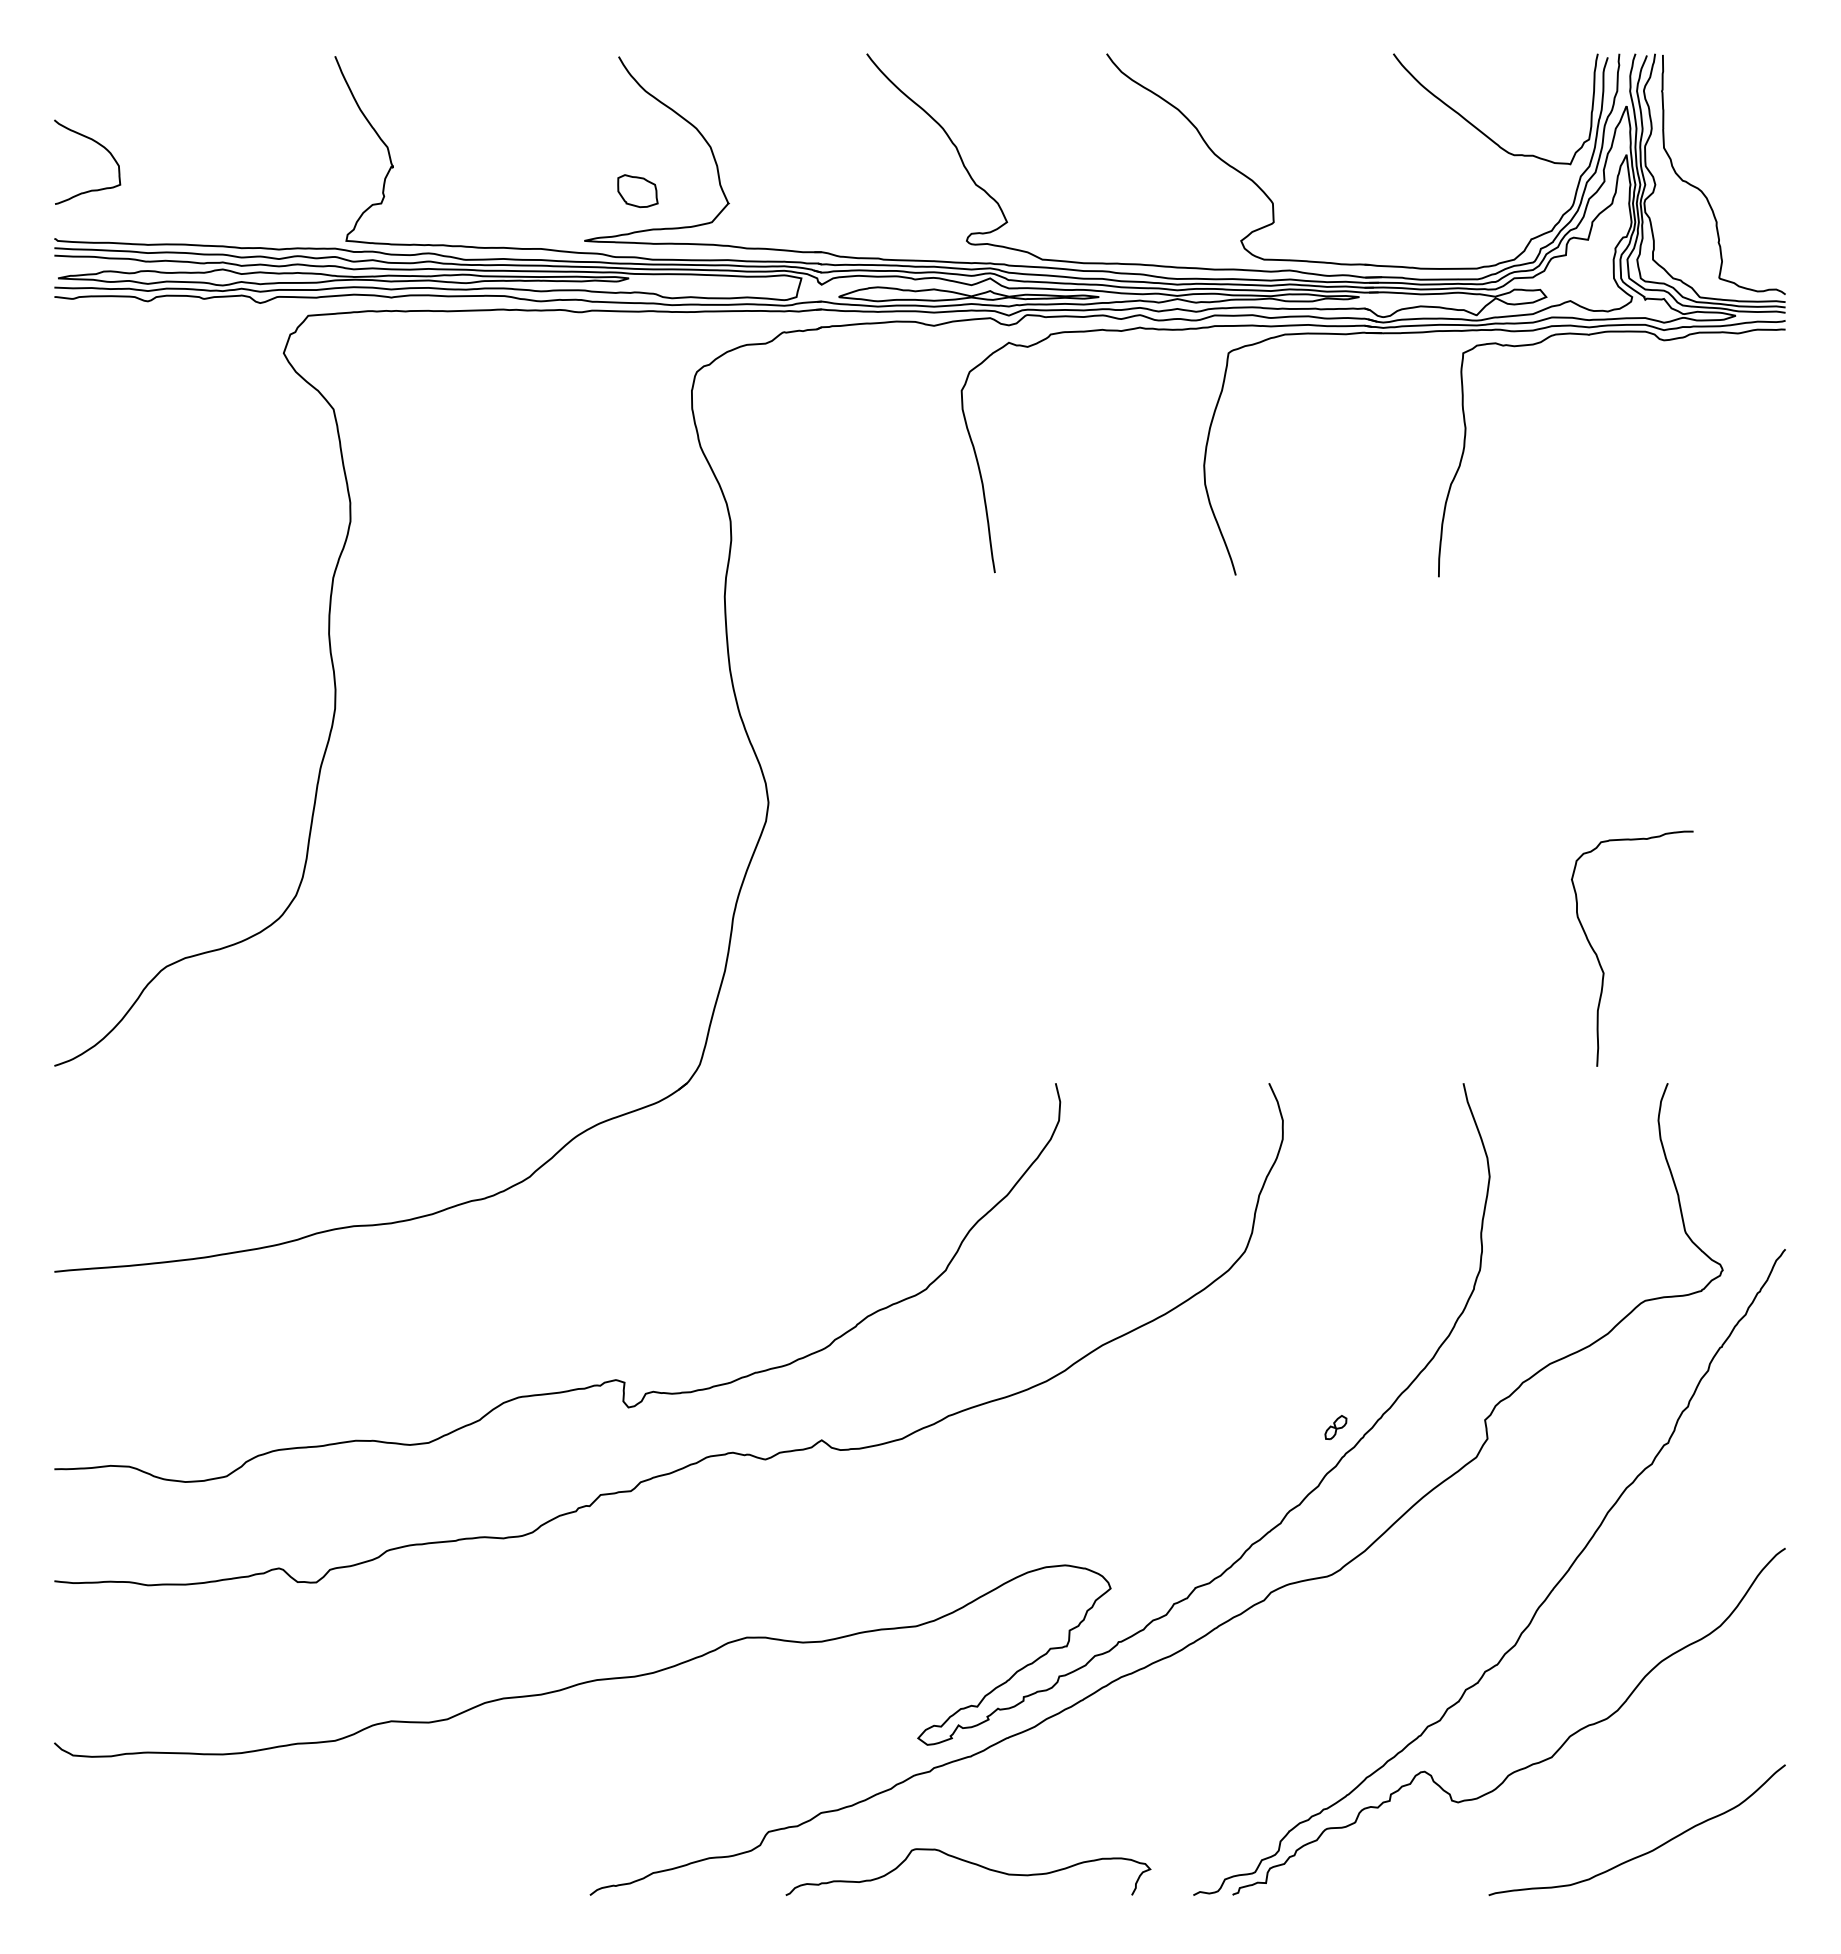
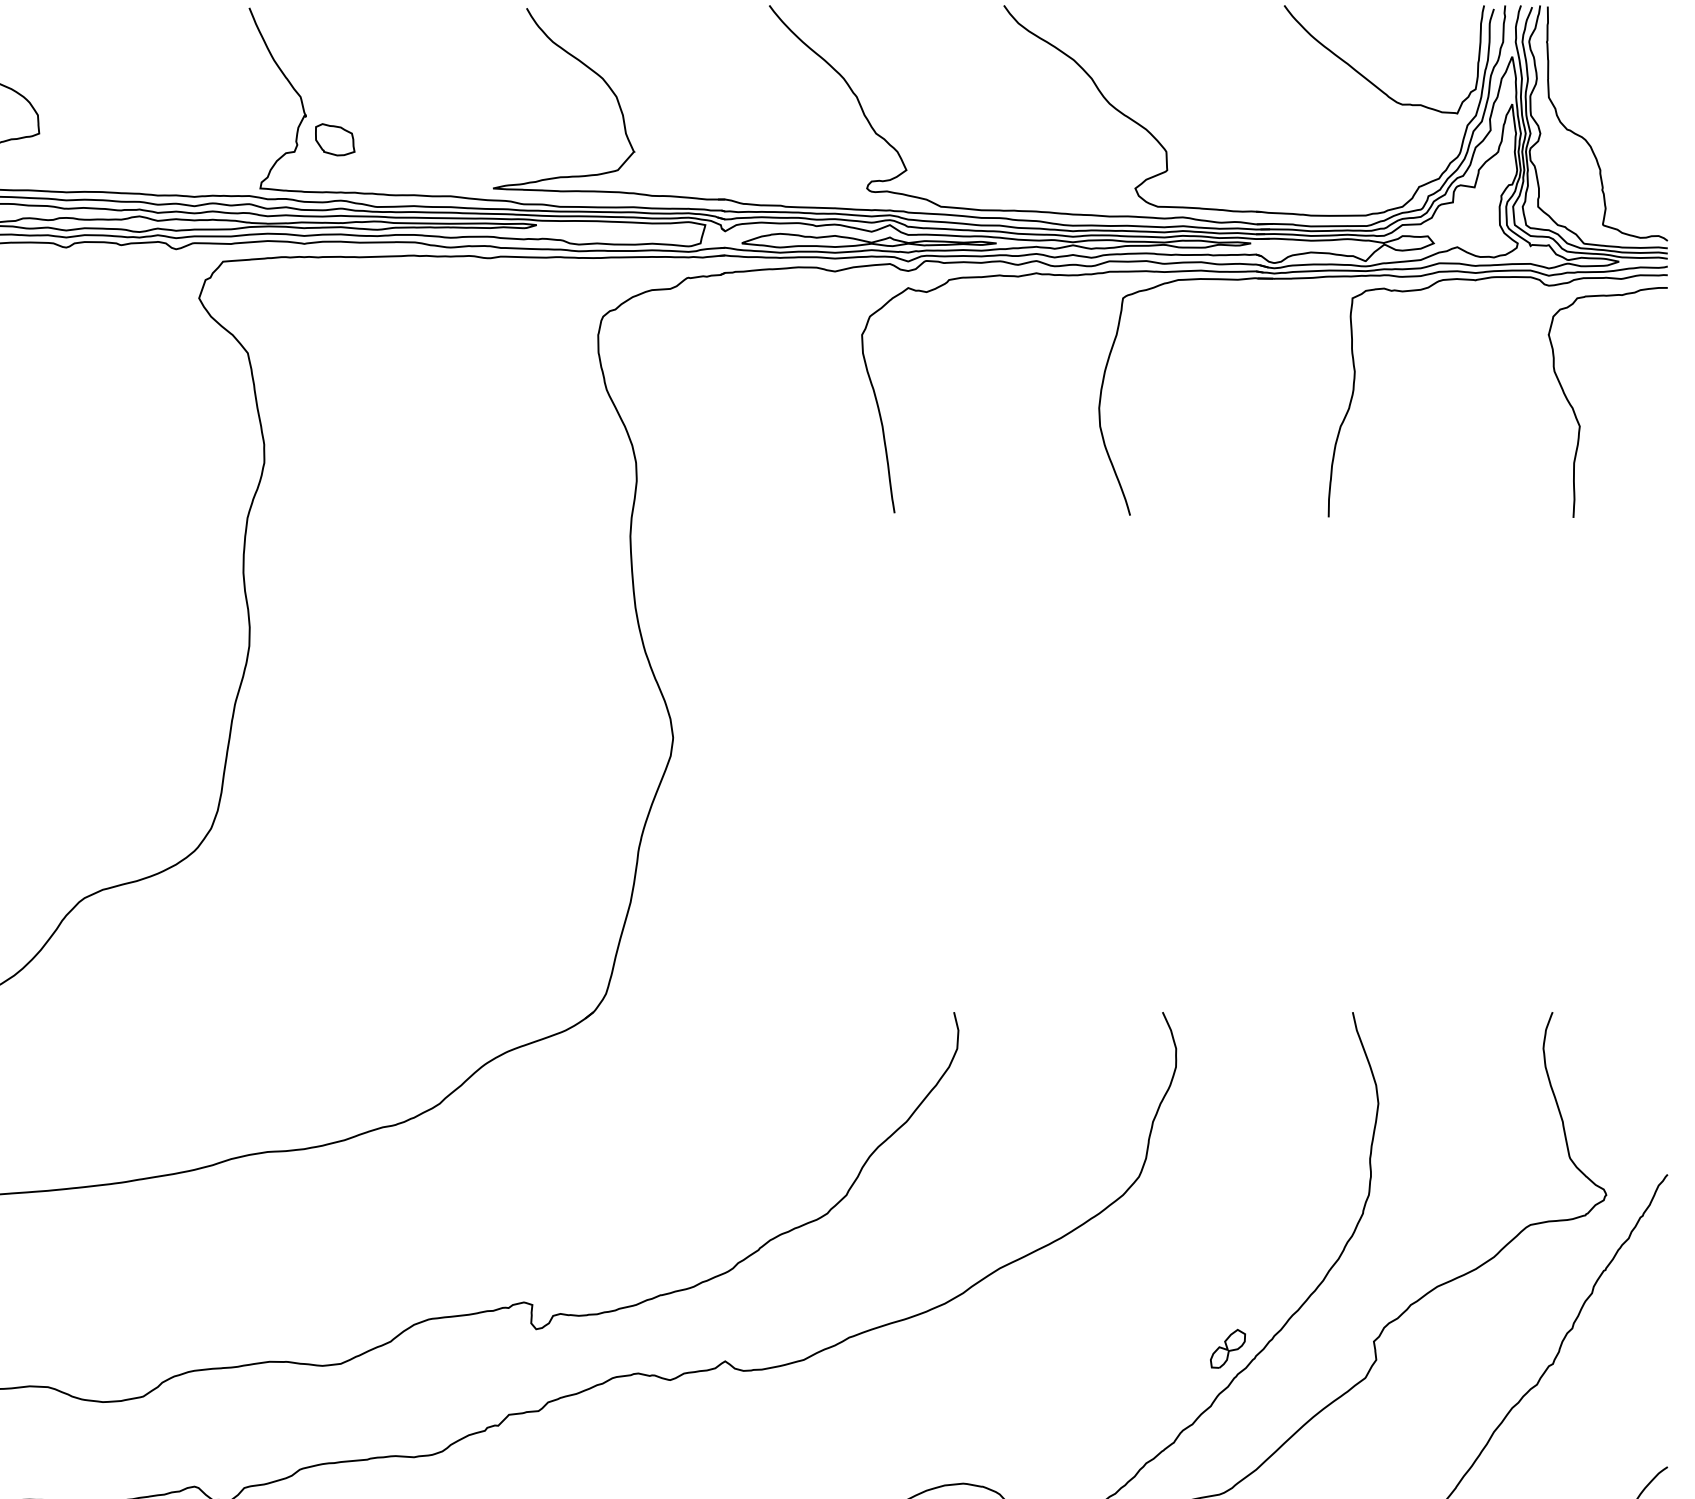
part: (637, 191) -> (334, 140), moved
curve: (1599, 959) -> (1575, 412), moved
part: (1335, 1427) -> (1227, 1348), size x1.67

